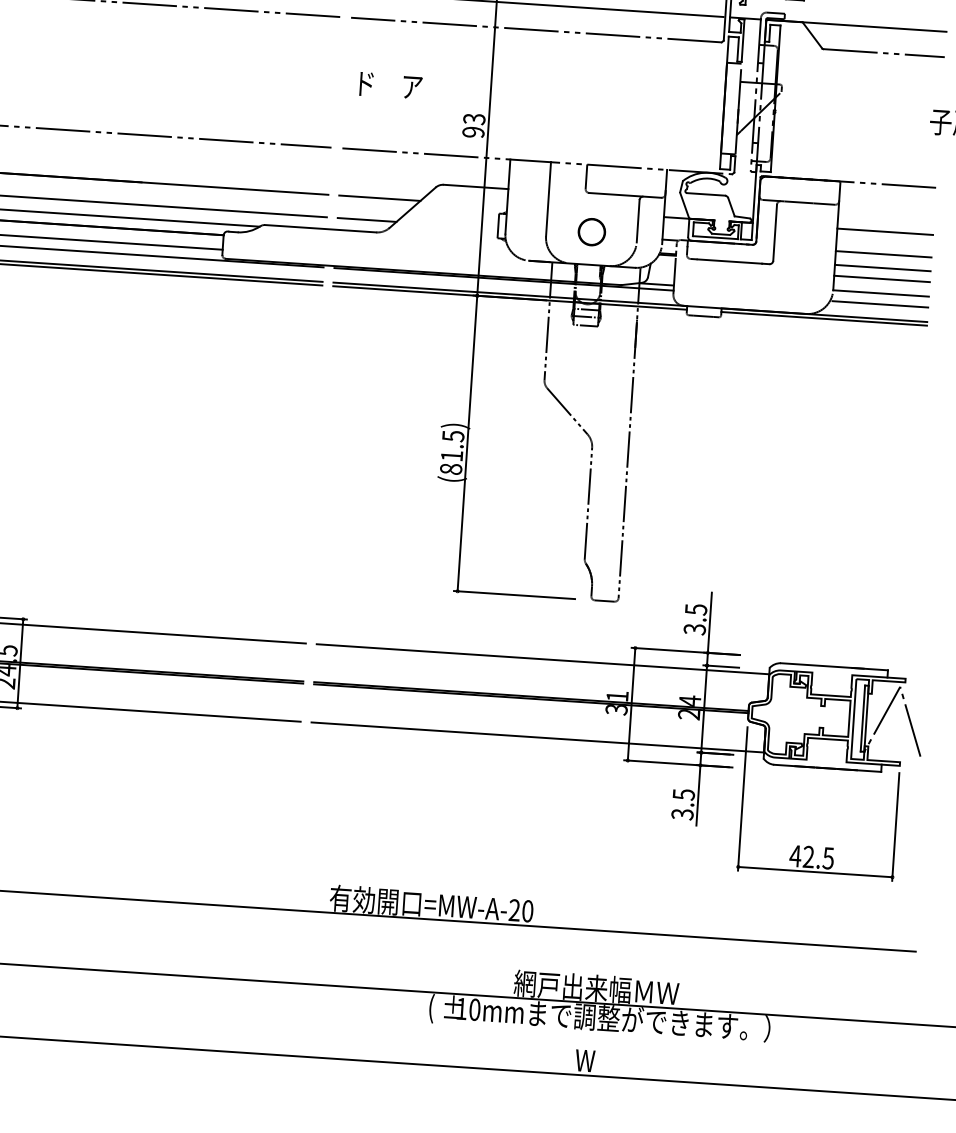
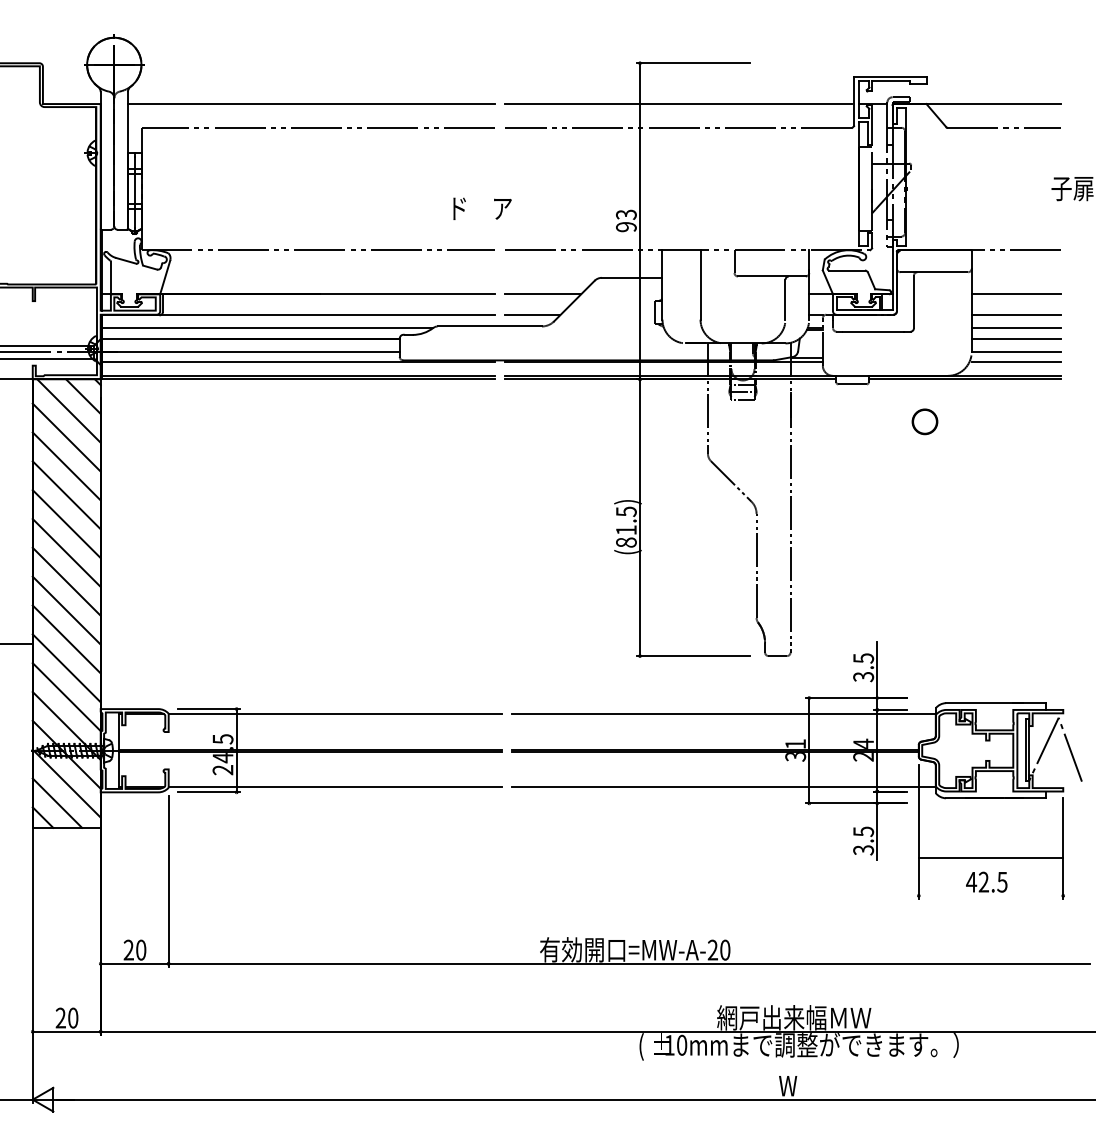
text: (390, 85) -> (482, 208), moved
part: (591, 231) -> (924, 421), moved
line: (814, 871) -> (990, 857), moved

